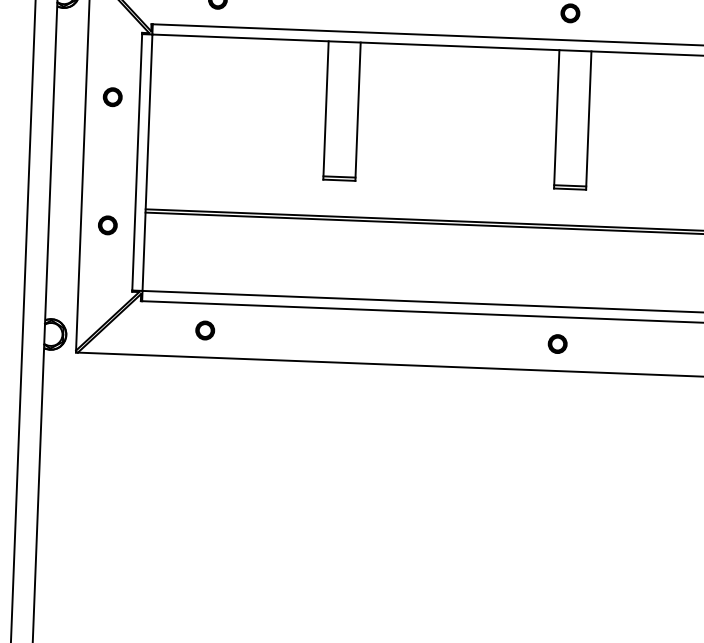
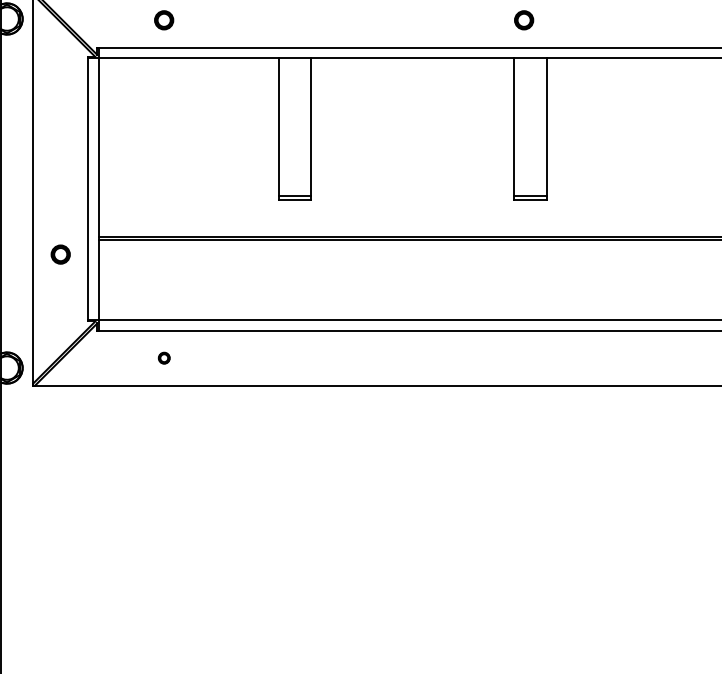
part: (112, 96) -> (60, 123), removed
part: (205, 331) -> (164, 358), size x0.6
part: (558, 344) -> (524, 358), removed

